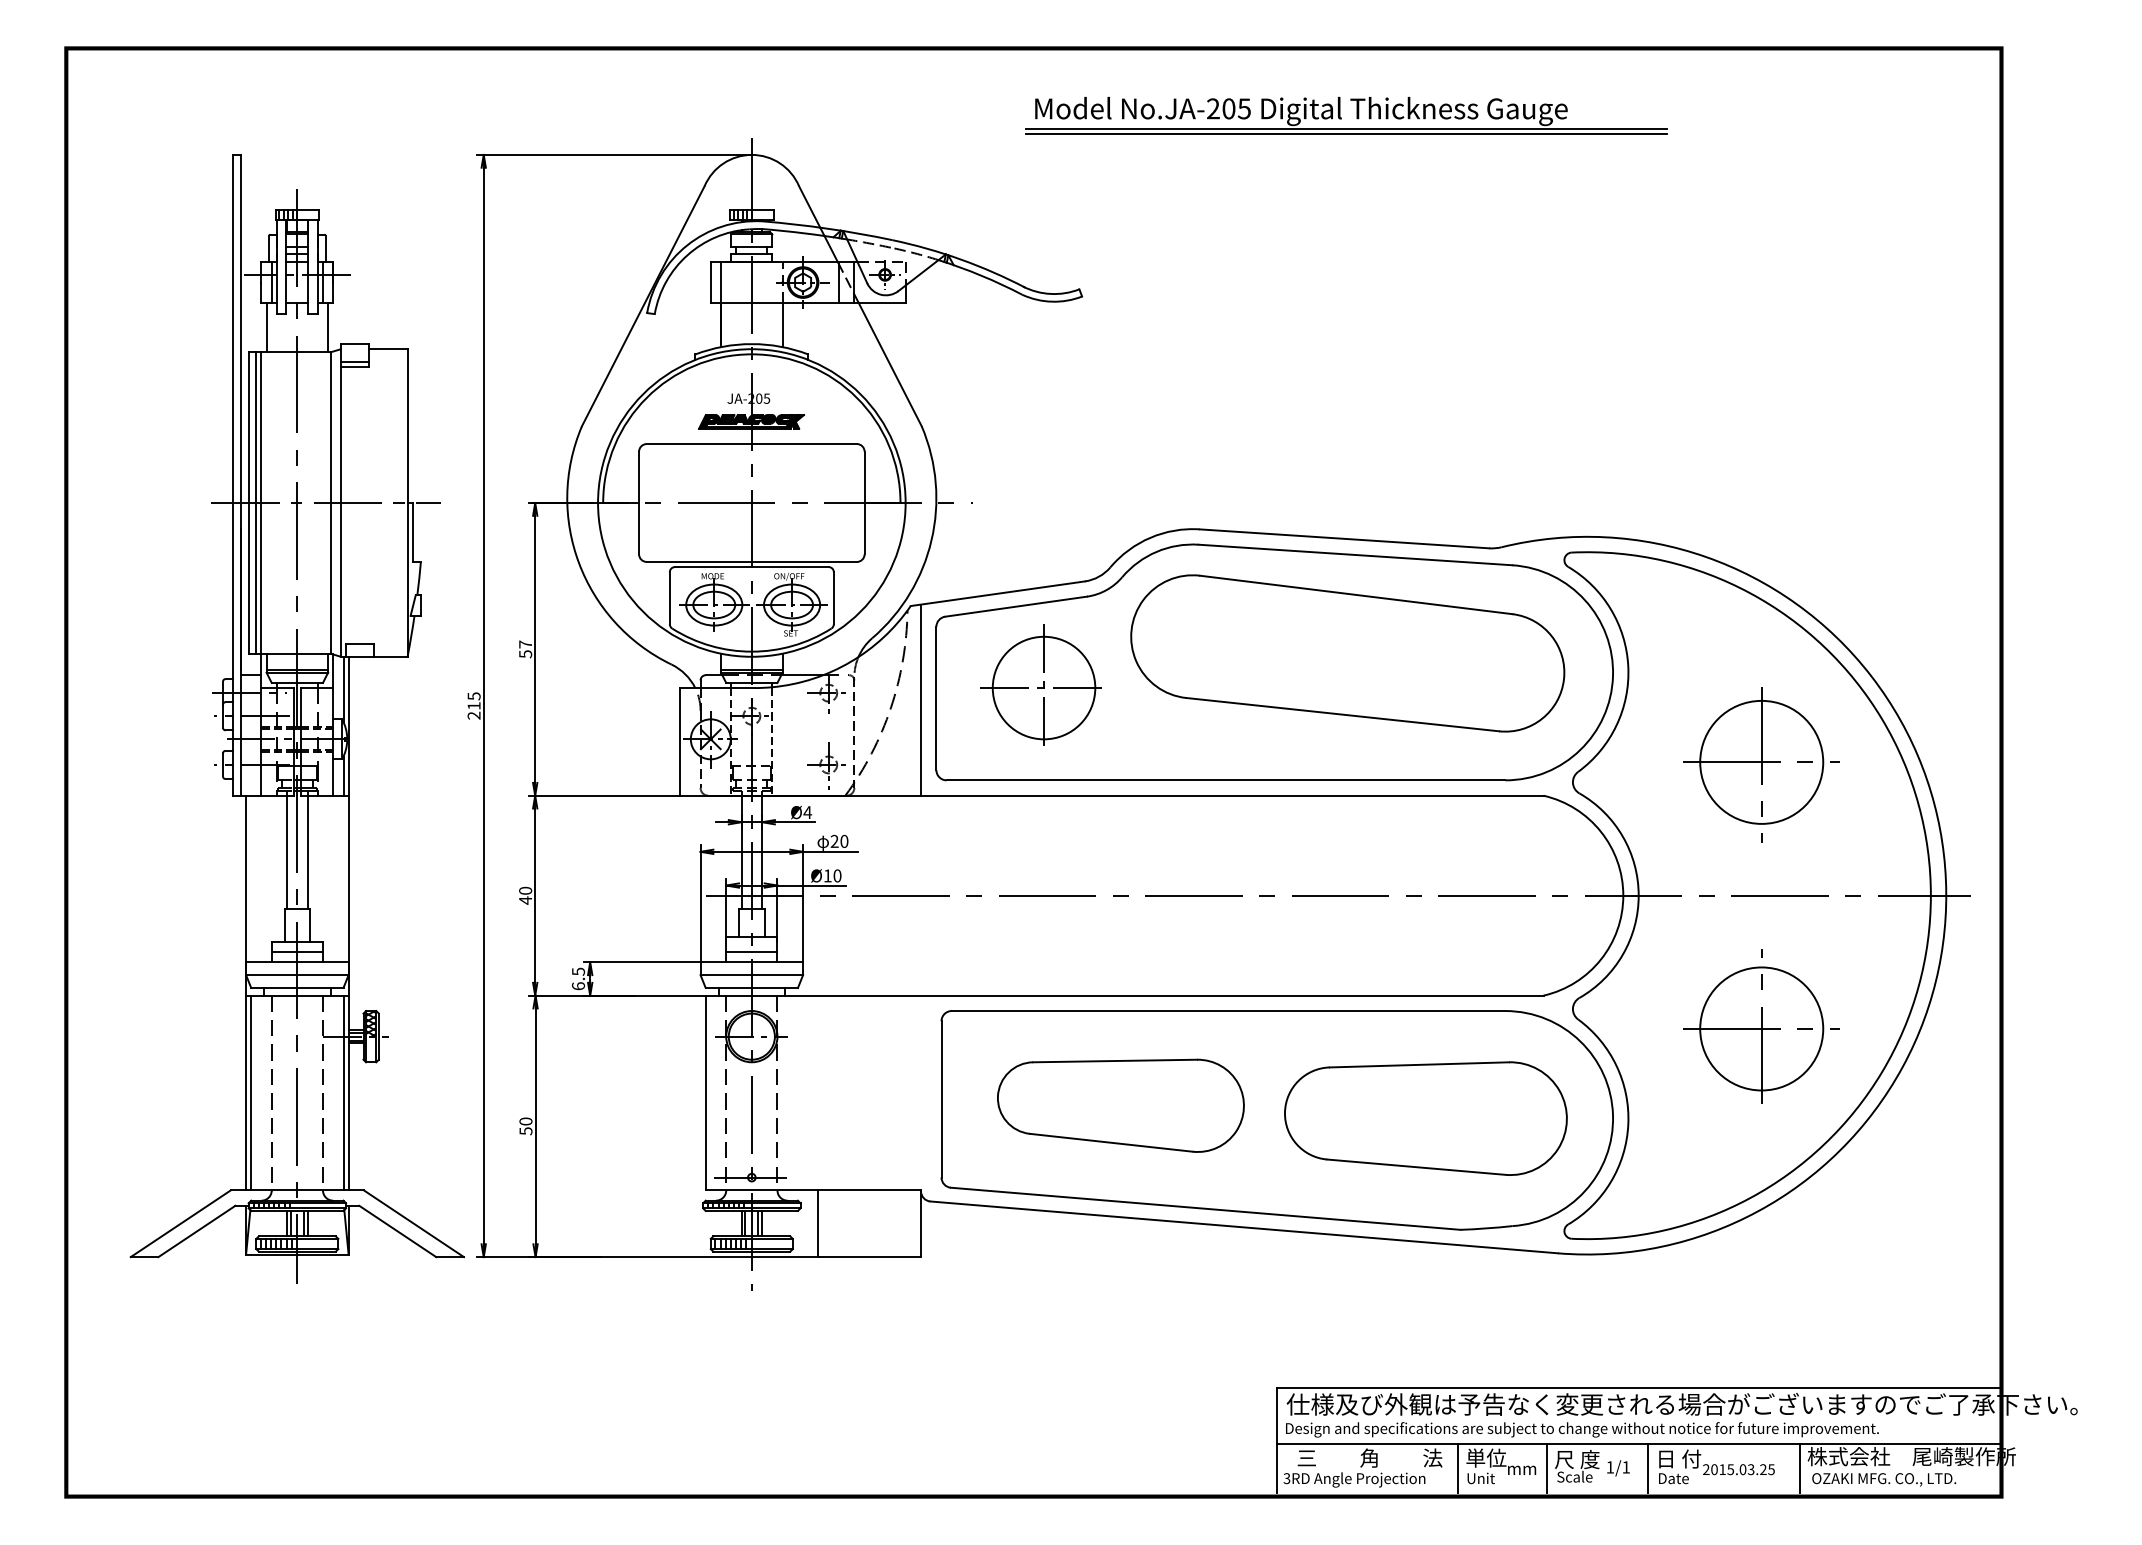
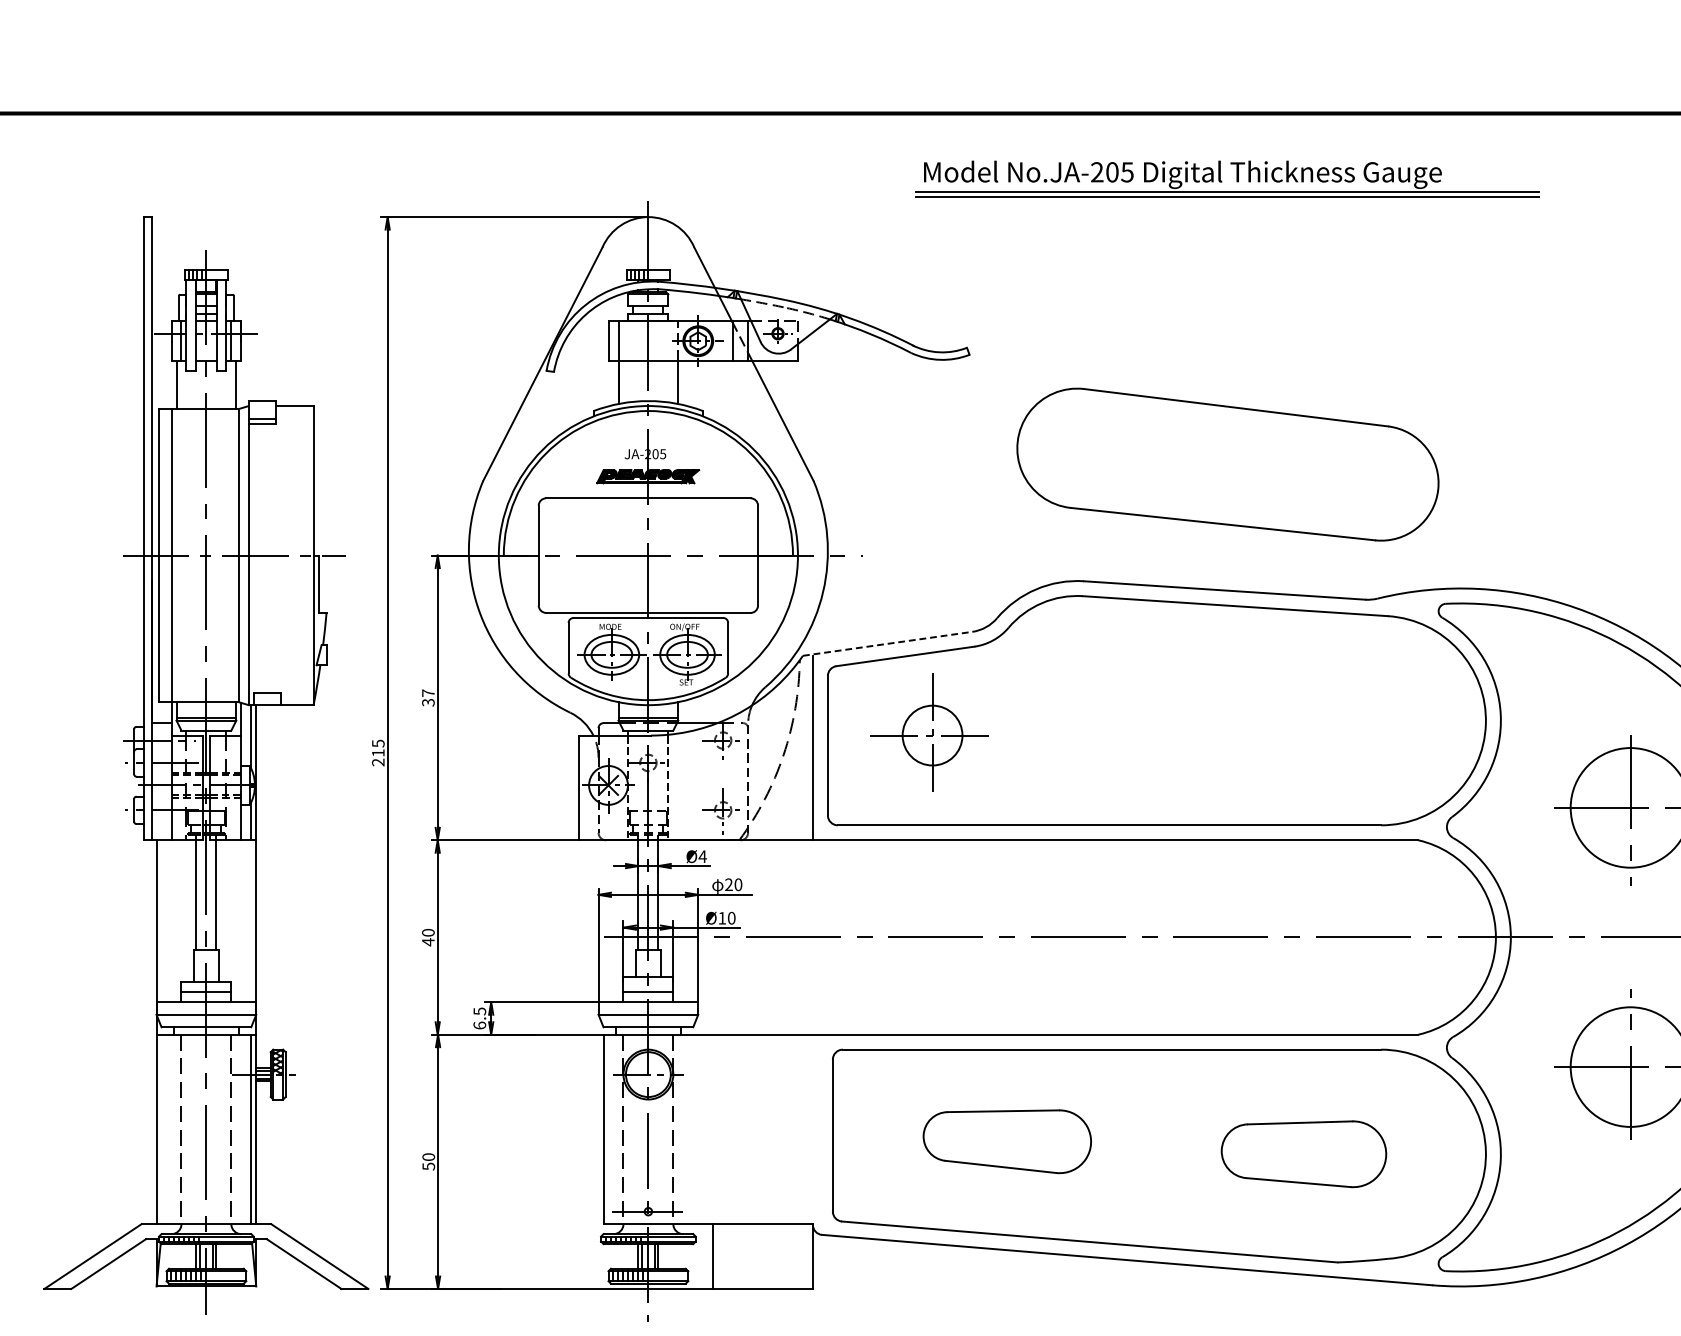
line: (256, 502) -> (166, 555), removed
line: (997, 593) -> (887, 643), solid -> dashed
text: (525, 653) -> (428, 701), 57 -> 37
part: (1347, 653) -> (1227, 464), moved
circle: (1043, 687) -> (932, 735), size x0.6
line: (251, 1092) -> (161, 1128), removed
part: (1120, 1105) -> (1006, 1141), size x0.7
part: (1425, 1118) -> (1303, 1154), size x0.6

